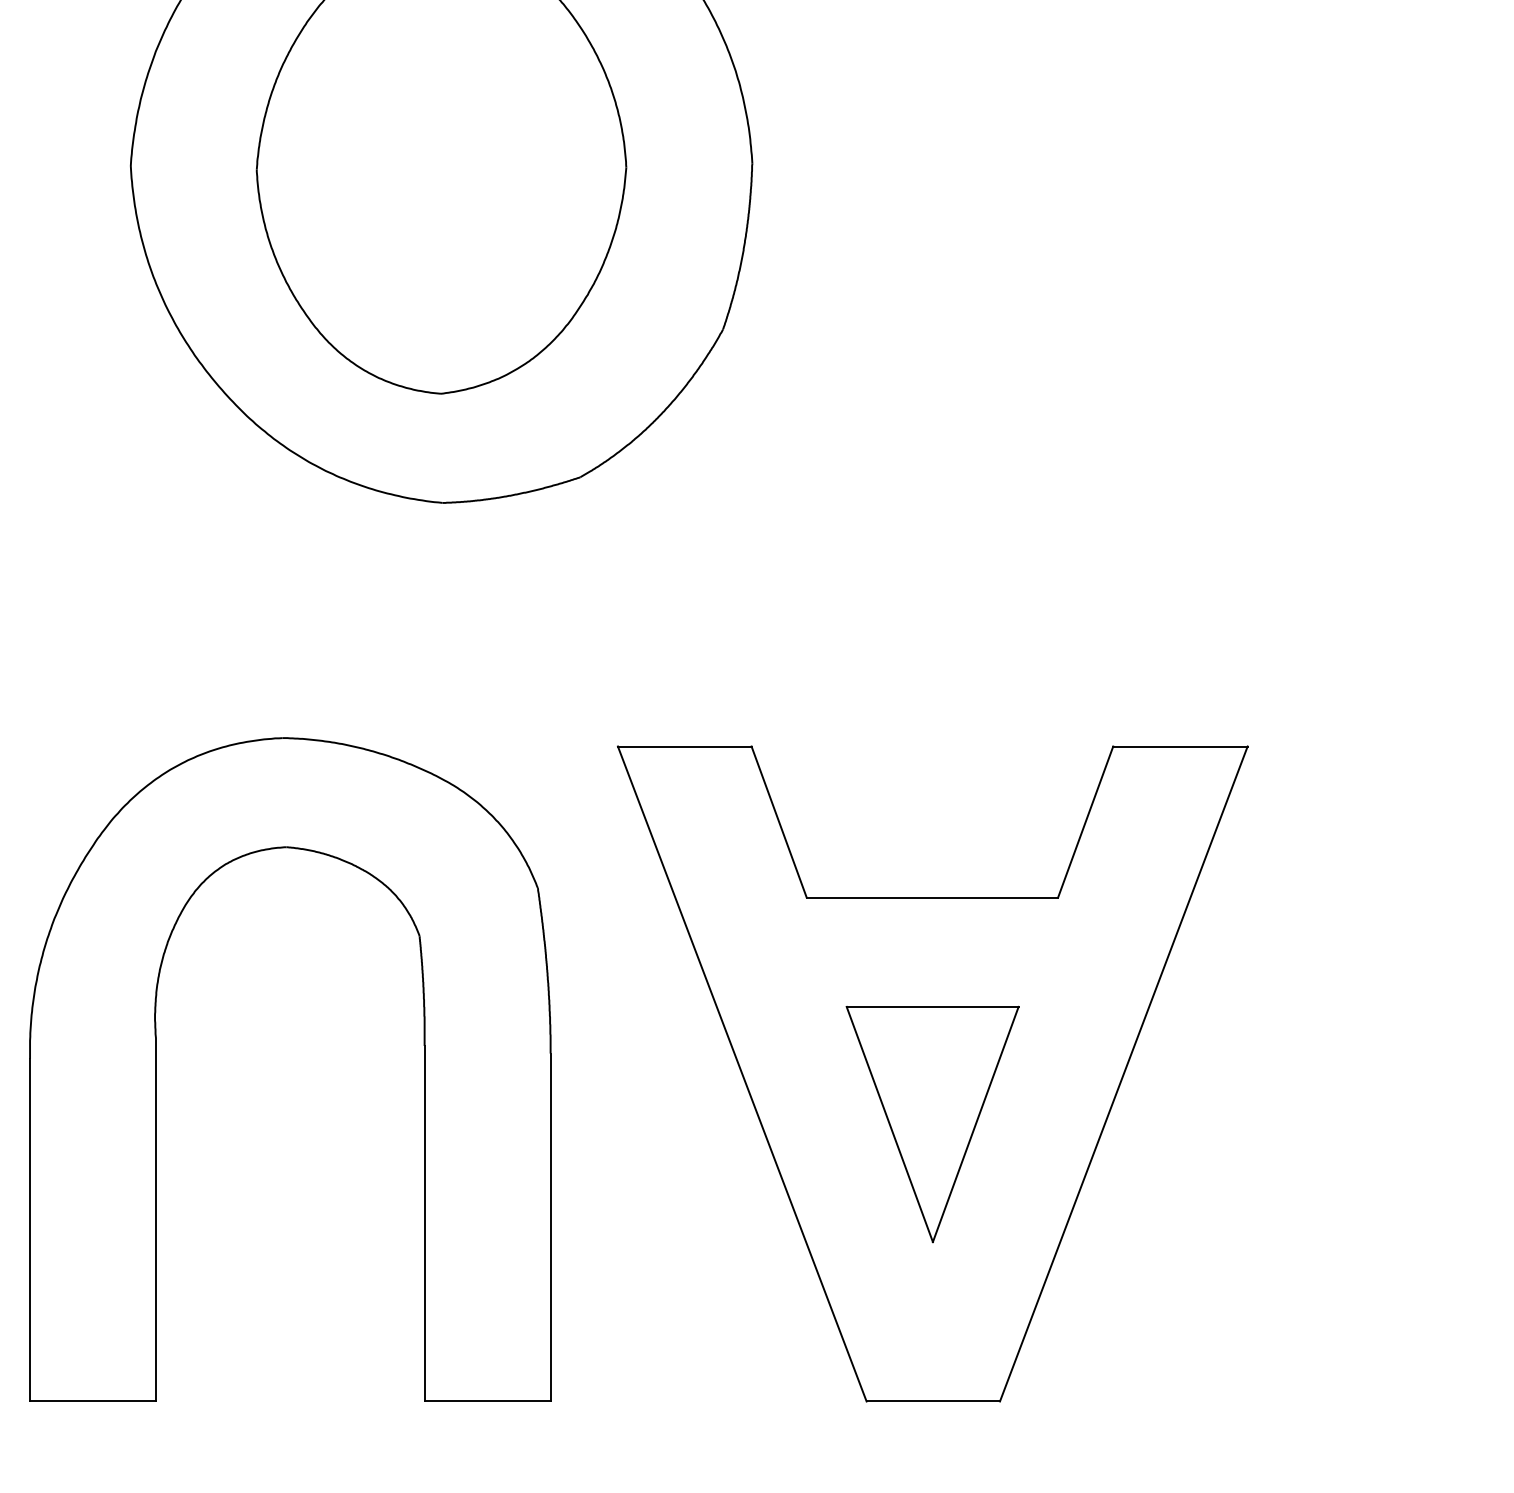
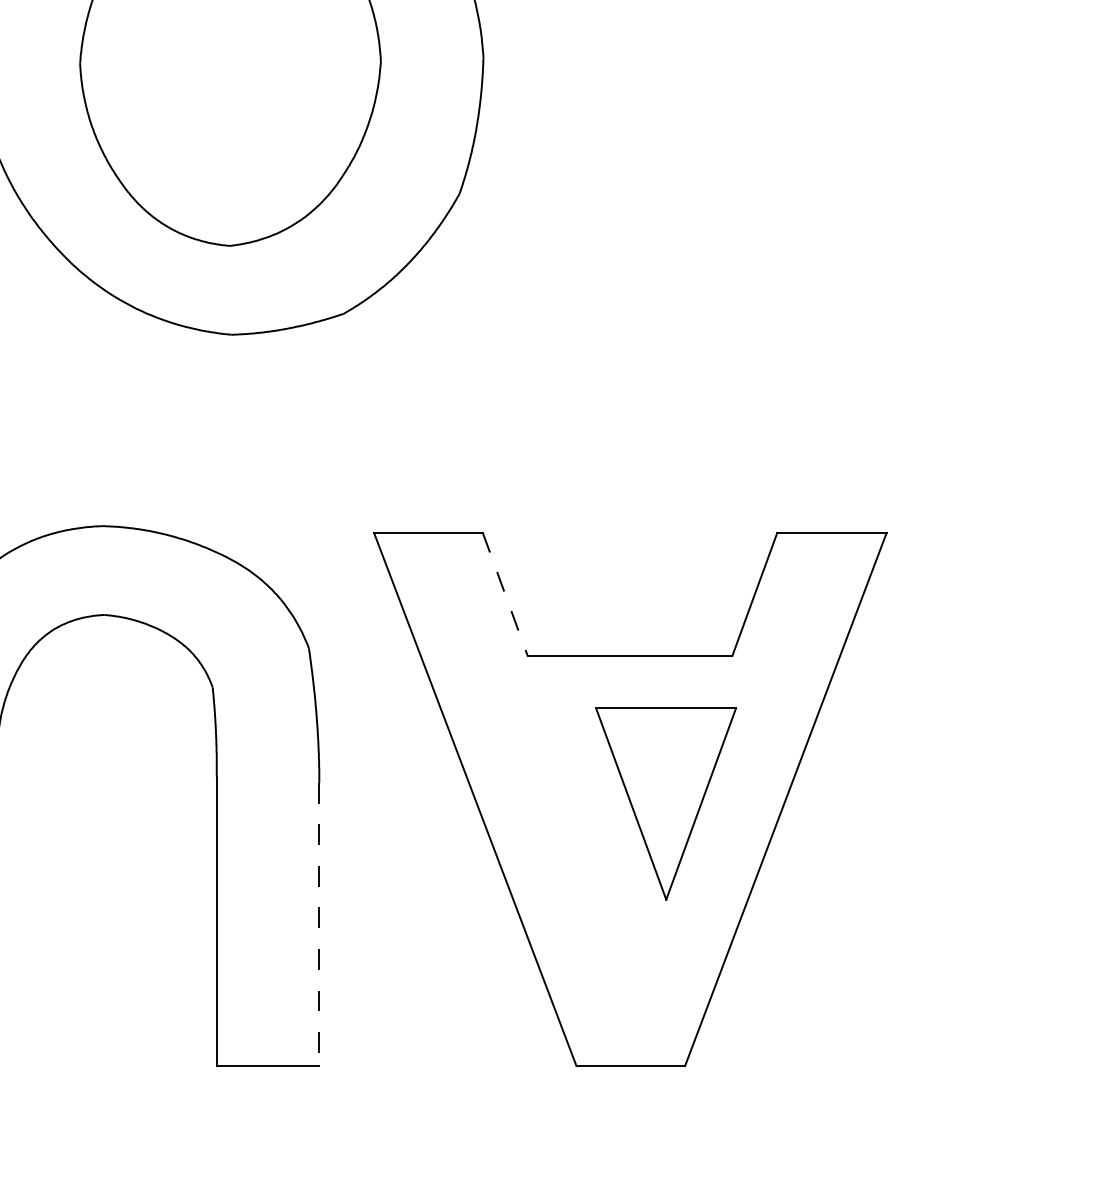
line: (779, 822) -> (505, 594), solid -> dashed
part: (932, 1124) -> (665, 804), moved
line: (550, 1227) -> (319, 924), solid -> dashed

